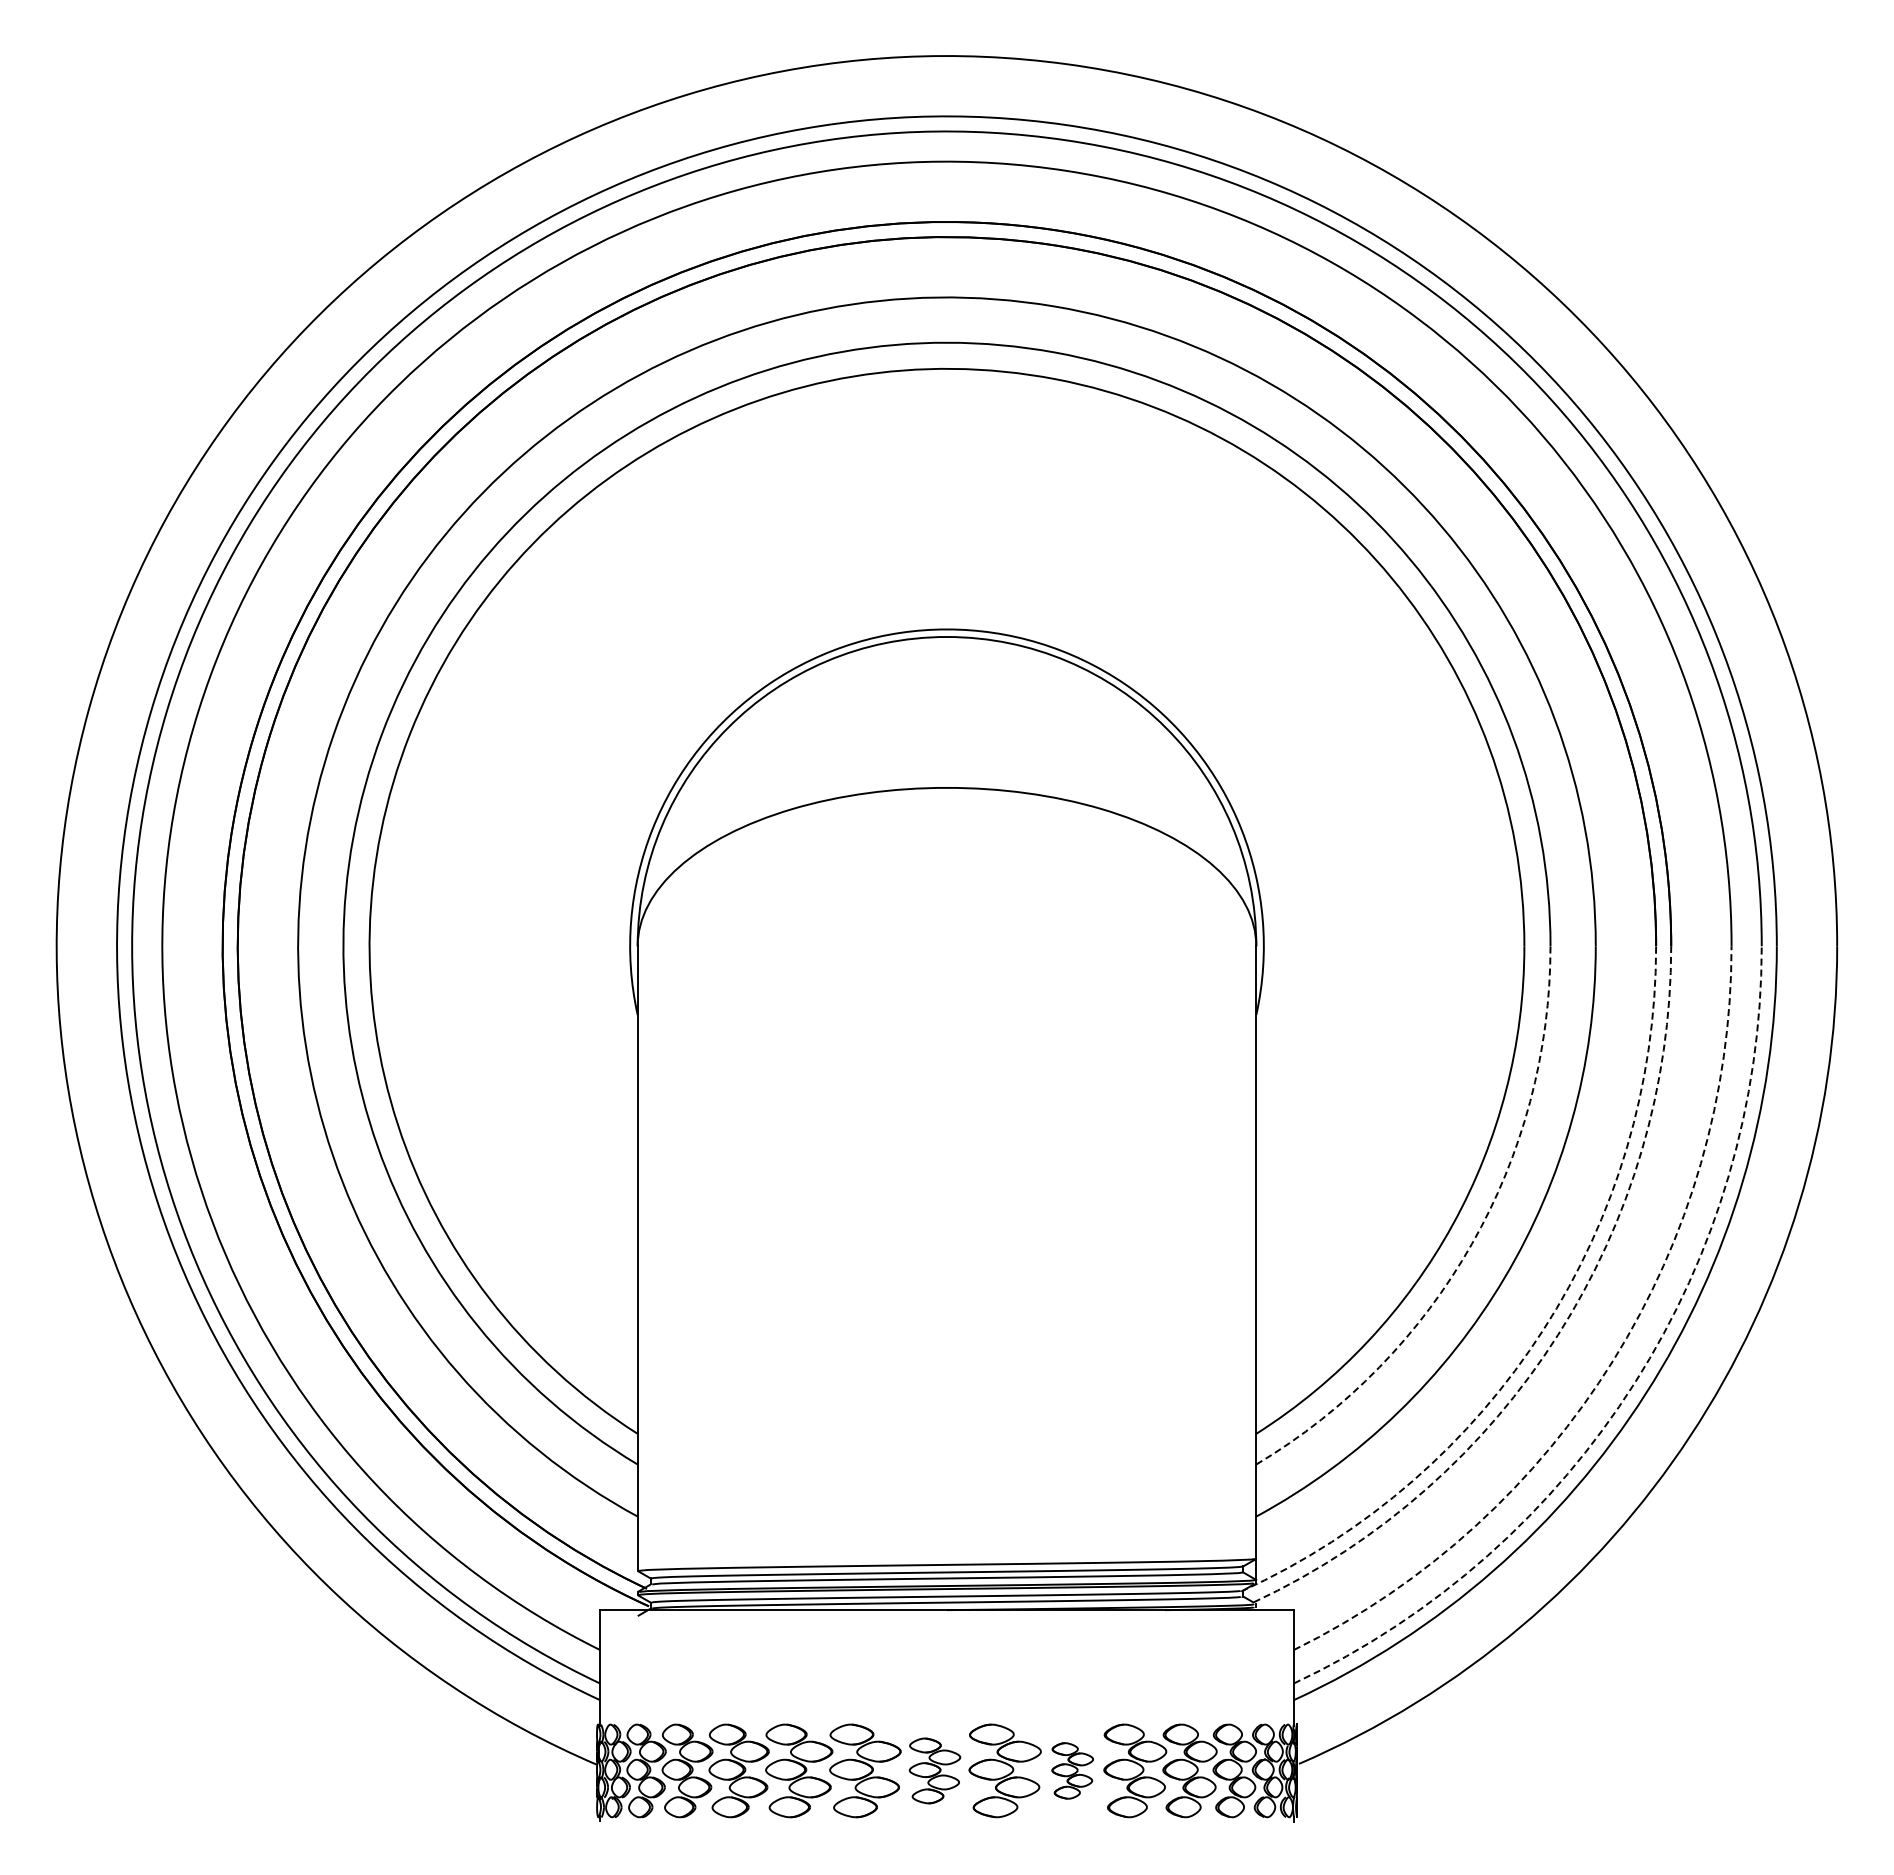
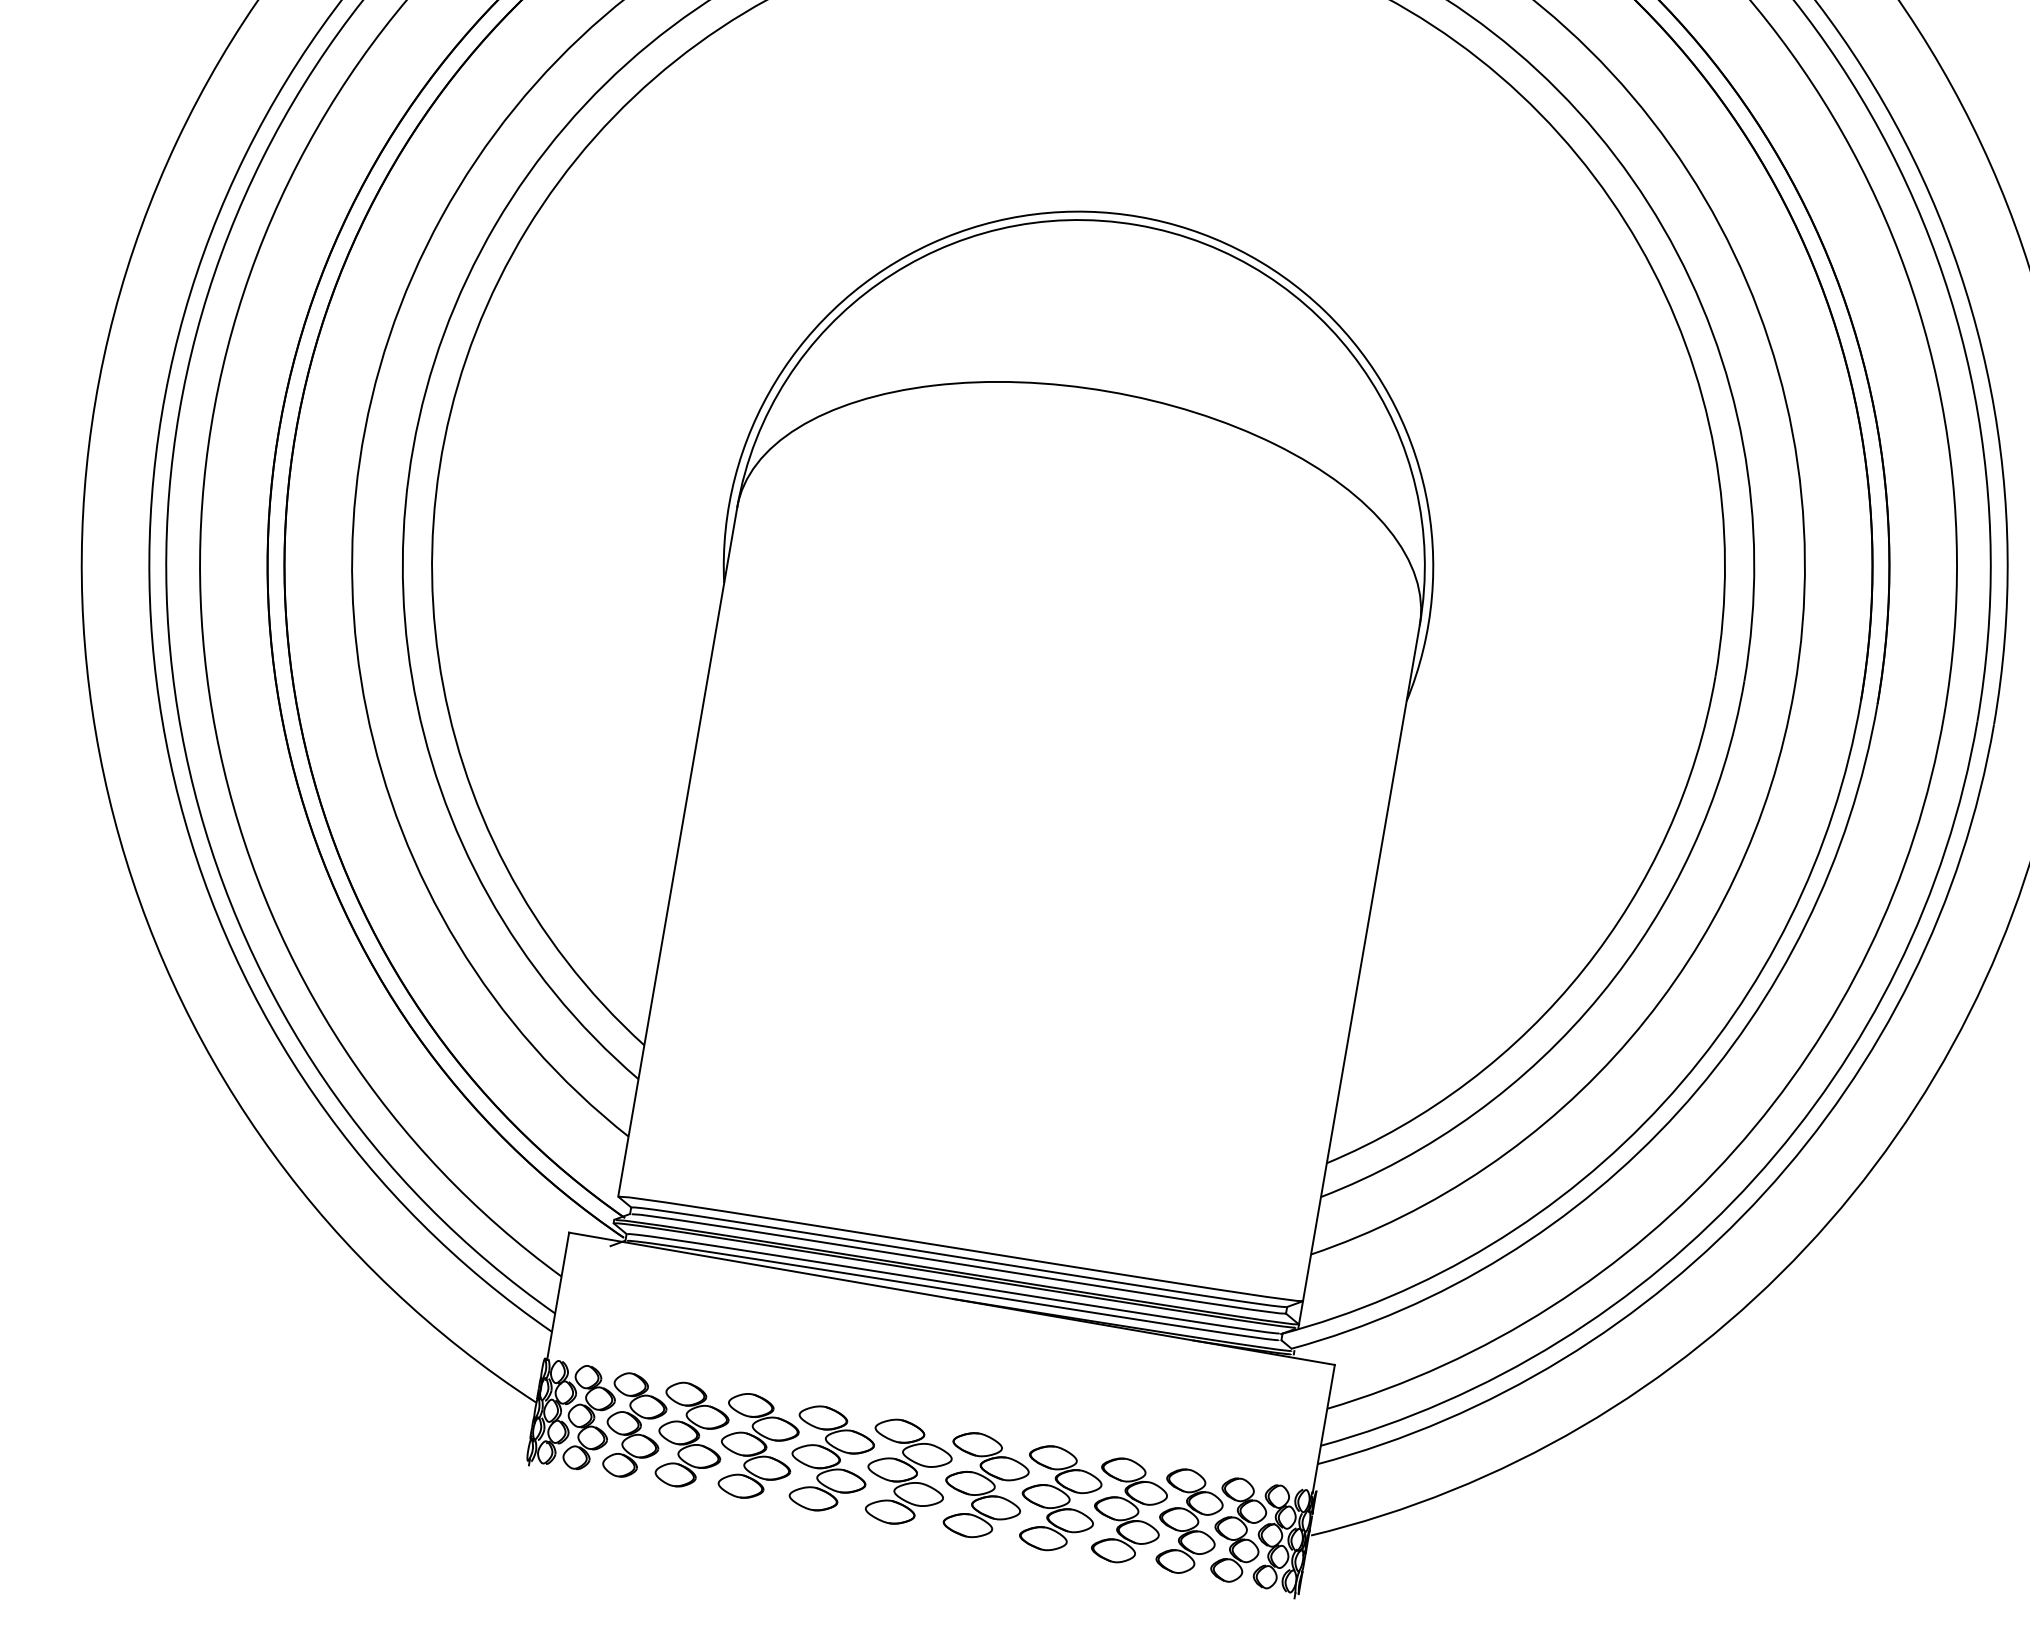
arc: (1471, 1244) -> (1600, 995), dashed -> solid
arc: (1543, 1329) -> (1663, 1102), dashed -> solid
arc: (1558, 1335) -> (1678, 1112), dashed -> solid
arc: (1613, 1360) -> (1734, 1150), dashed -> solid
arc: (1634, 1382) -> (1753, 1178), dashed -> solid
part: (934, 1770) -> (907, 1473), size x1.43
part: (1072, 1770) -> (1059, 1499), size x1.67

